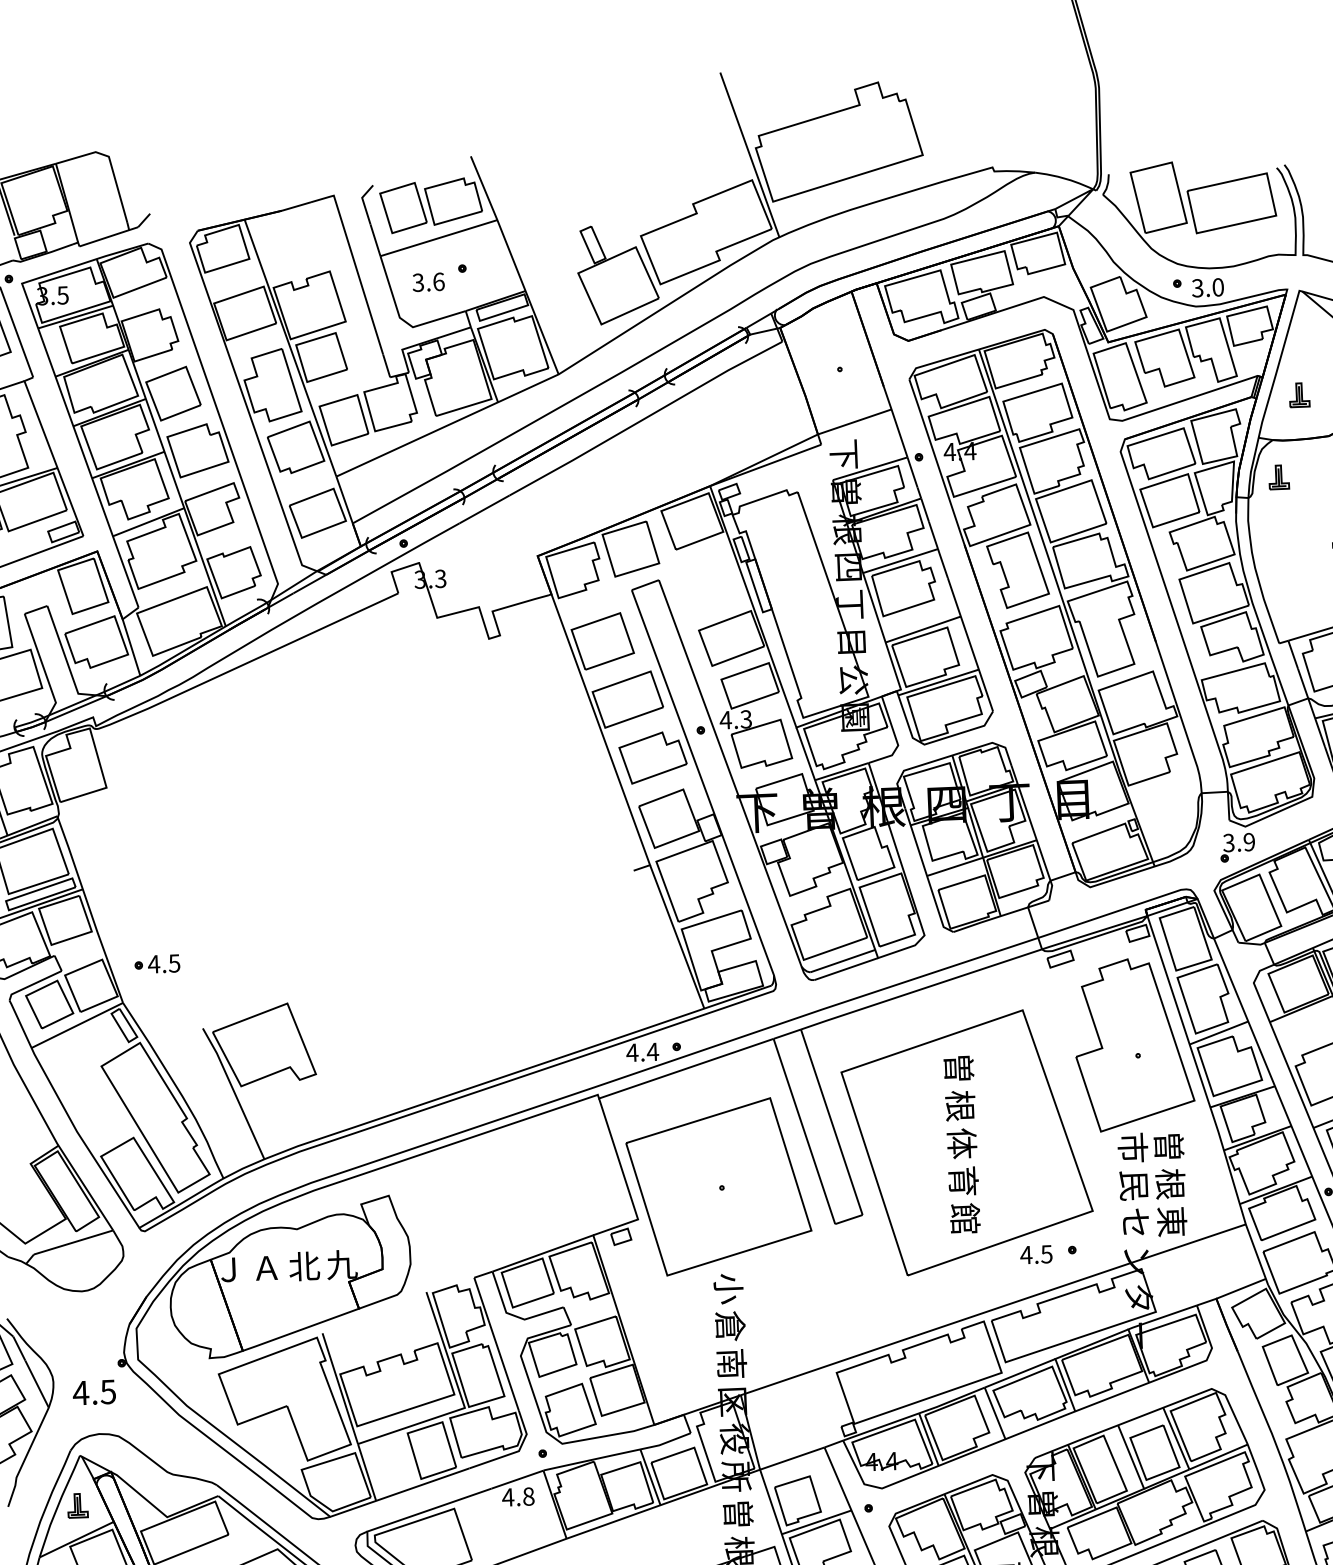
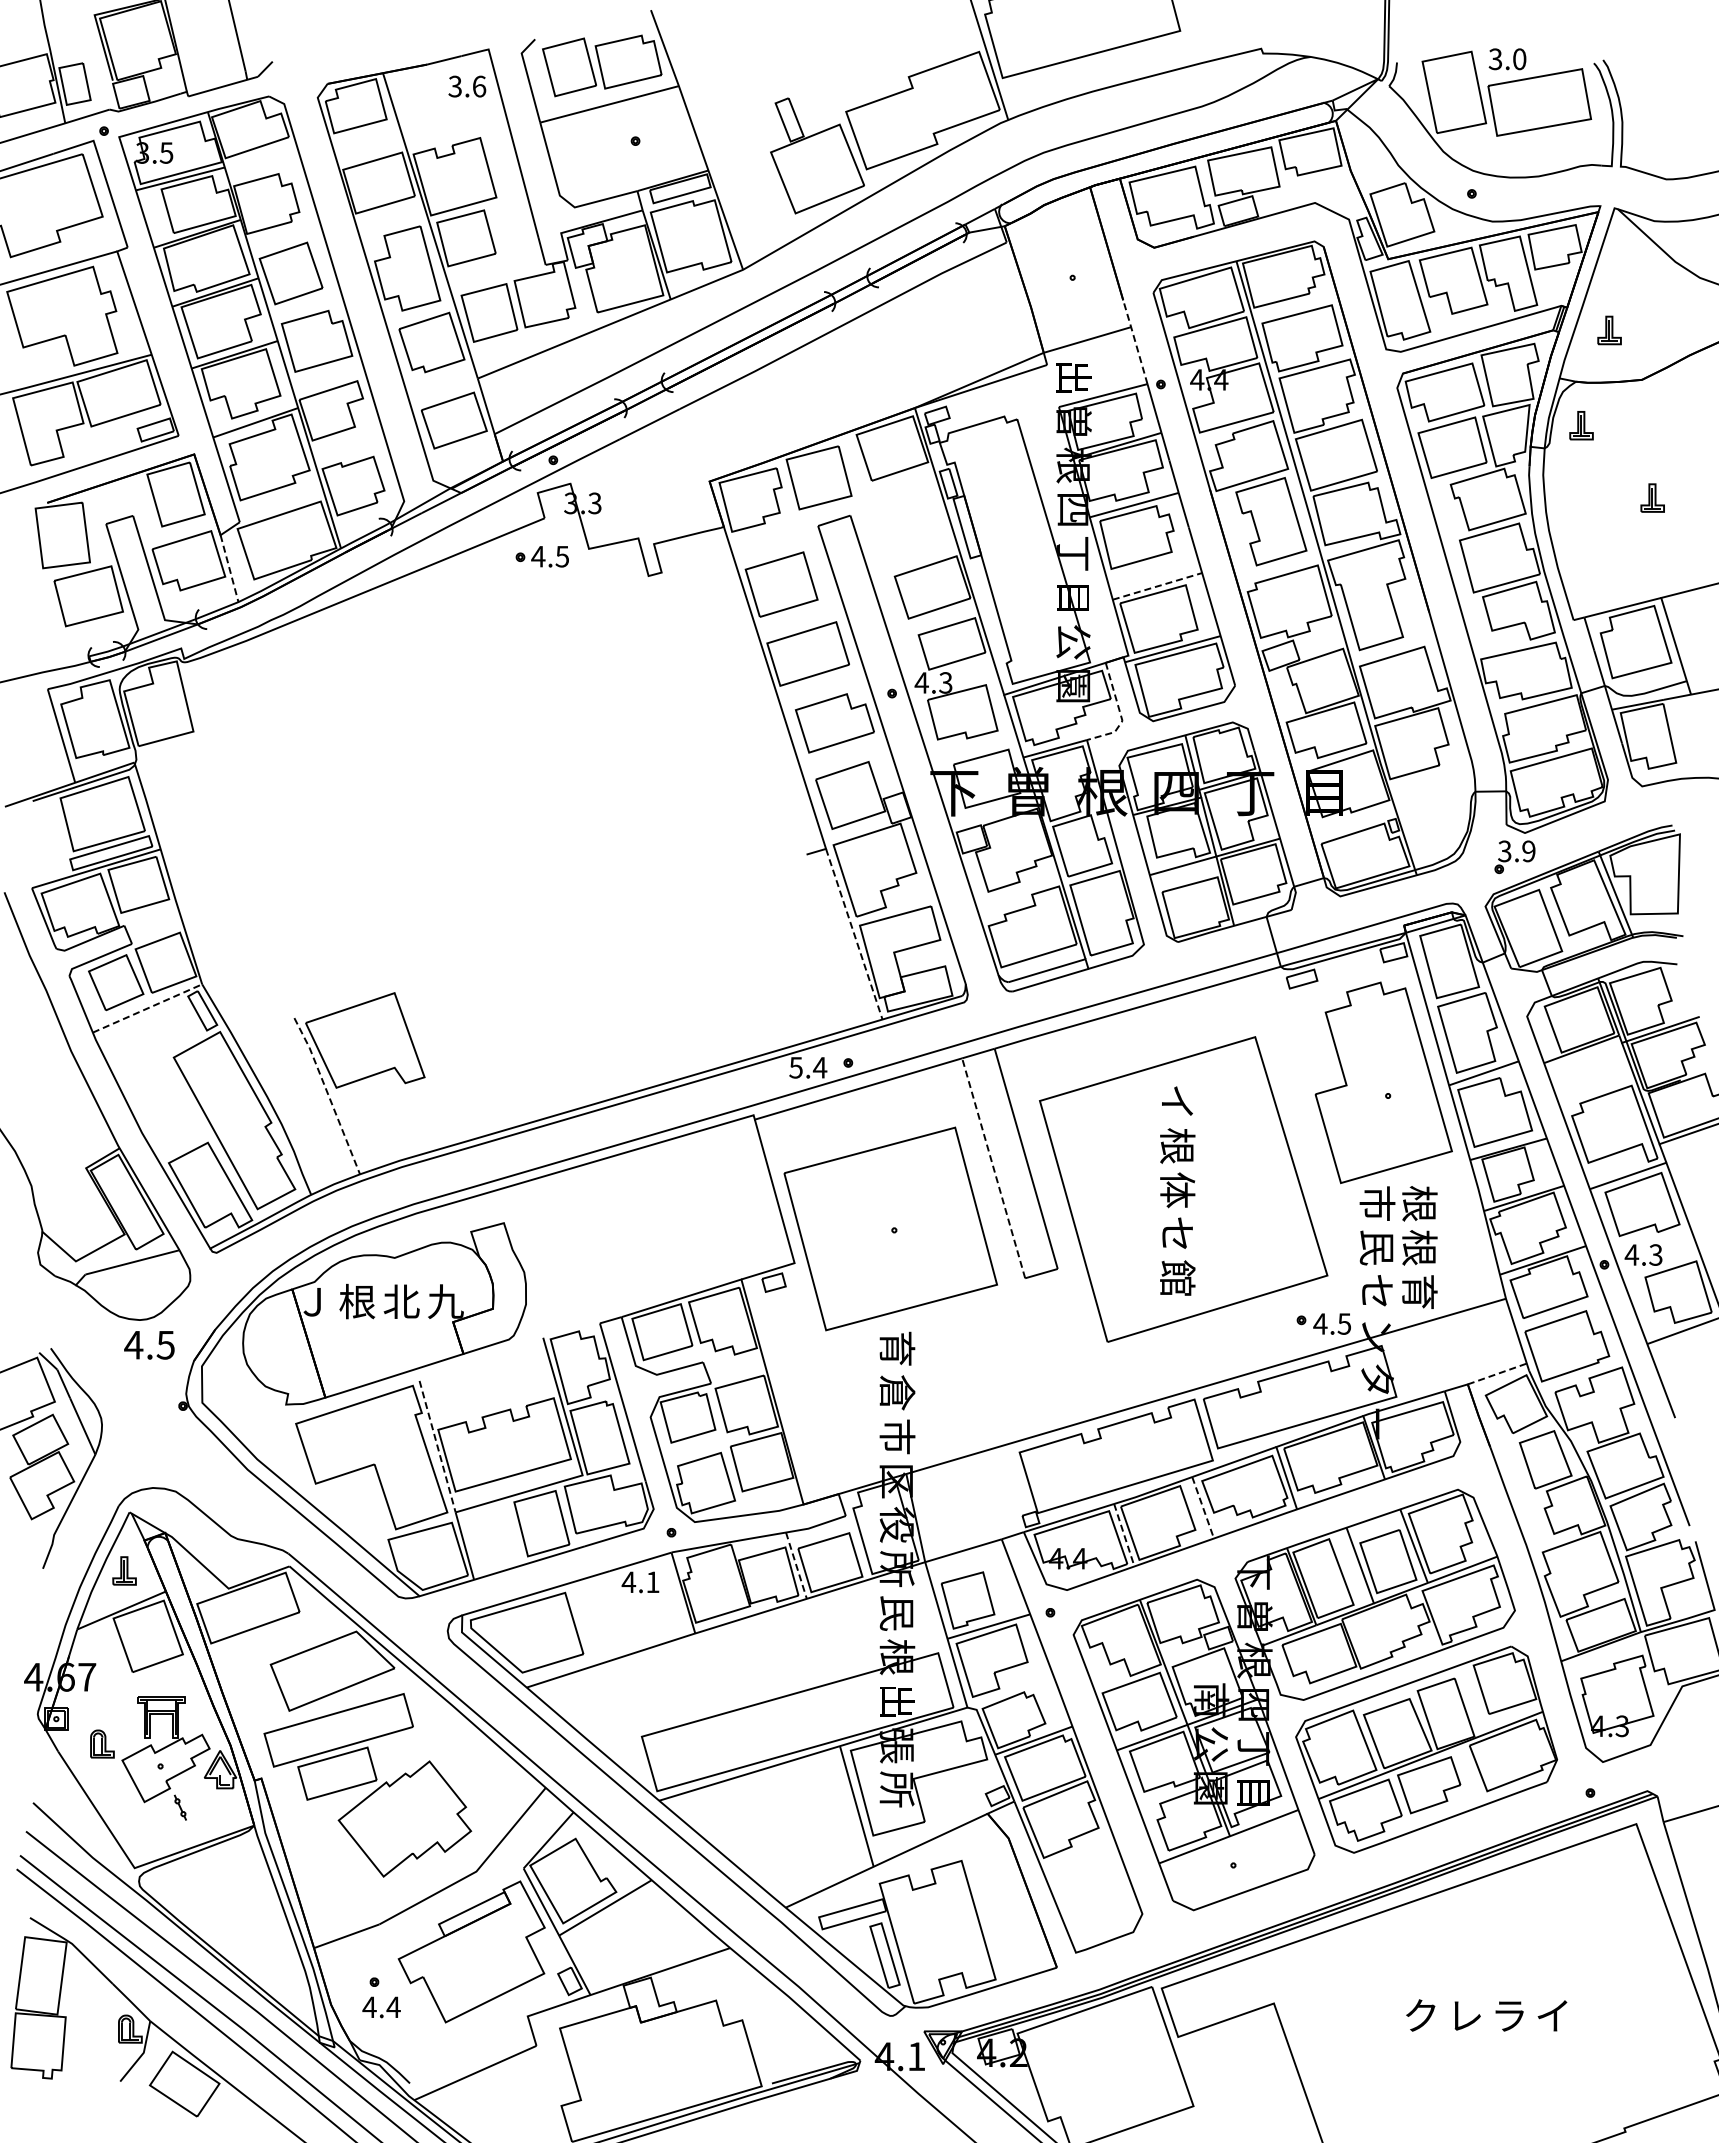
text: (428, 282) -> (467, 86), moved
text: (1207, 288) -> (1507, 59), moved
line: (895, 421) -> (1135, 341), solid -> dashed
text: (844, 454) -> (1073, 377), 下 -> 出
line: (923, 629) -> (1157, 586), solid -> dashed
line: (131, 647) -> (229, 568), solid -> dashed
line: (896, 739) -> (1120, 713), solid -> dashed
line: (677, 937) -> (854, 934), solid -> dashed
part: (156, 964) -> (541, 556), moved
line: (77, 1025) -> (147, 1008), solid -> dashed
text: (631, 1052) -> (795, 1067), 4.4 -> 5.4
text: (958, 1067) -> (1177, 1101), 曽 -> イ
line: (234, 1093) -> (328, 1095), solid -> dashed
line: (804, 1130) -> (993, 1167), solid -> dashed
text: (1168, 1146) -> (1419, 1203), 曽 -> 根
text: (963, 1181) -> (1177, 1234), 育 -> セ
text: (1170, 1221) -> (1417, 1291), 東 -> 育
text: (1035, 1254) -> (1331, 1323), moved
text: (266, 1267) -> (357, 1301), Ａ -> 根
text: (728, 1288) -> (897, 1348), 小 -> 育
line: (1241, 1288) -> (1497, 1373), solid -> dashed
text: (731, 1363) -> (897, 1436), 南 -> 市
line: (340, 1389) -> (437, 1447), solid -> dashed
text: (94, 1392) -> (149, 1345), moved
line: (995, 1413) -> (1203, 1507), solid -> dashed
line: (929, 1439) -> (1124, 1535), solid -> dashed
line: (650, 1477) -> (796, 1565), solid -> dashed
text: (528, 1496) -> (652, 1582), 4.8 -> 4.1
text: (738, 1514) -> (897, 1613), 曽 -> 民

